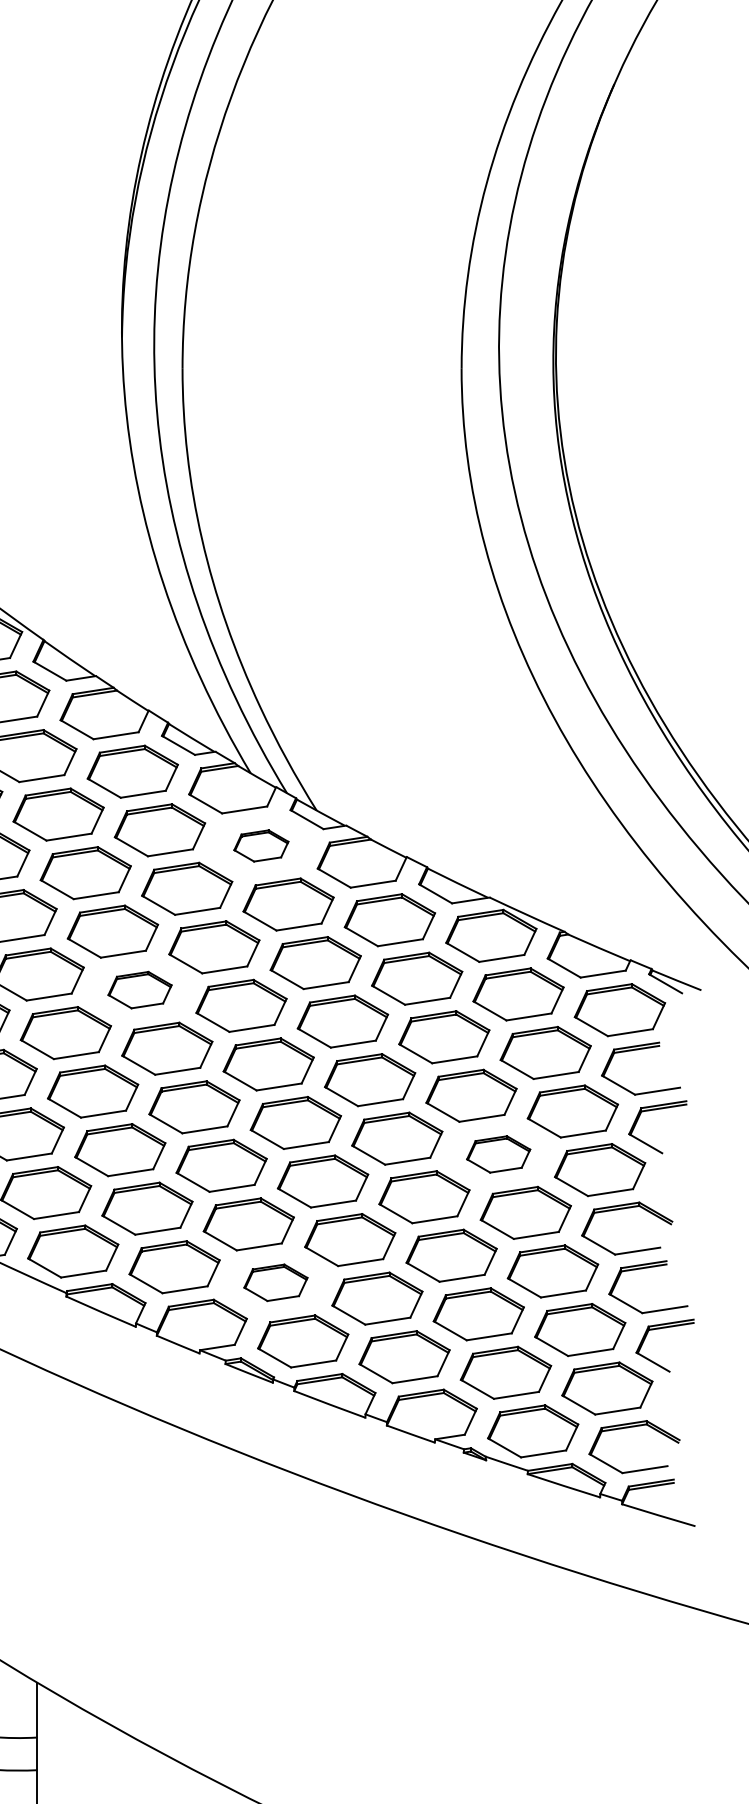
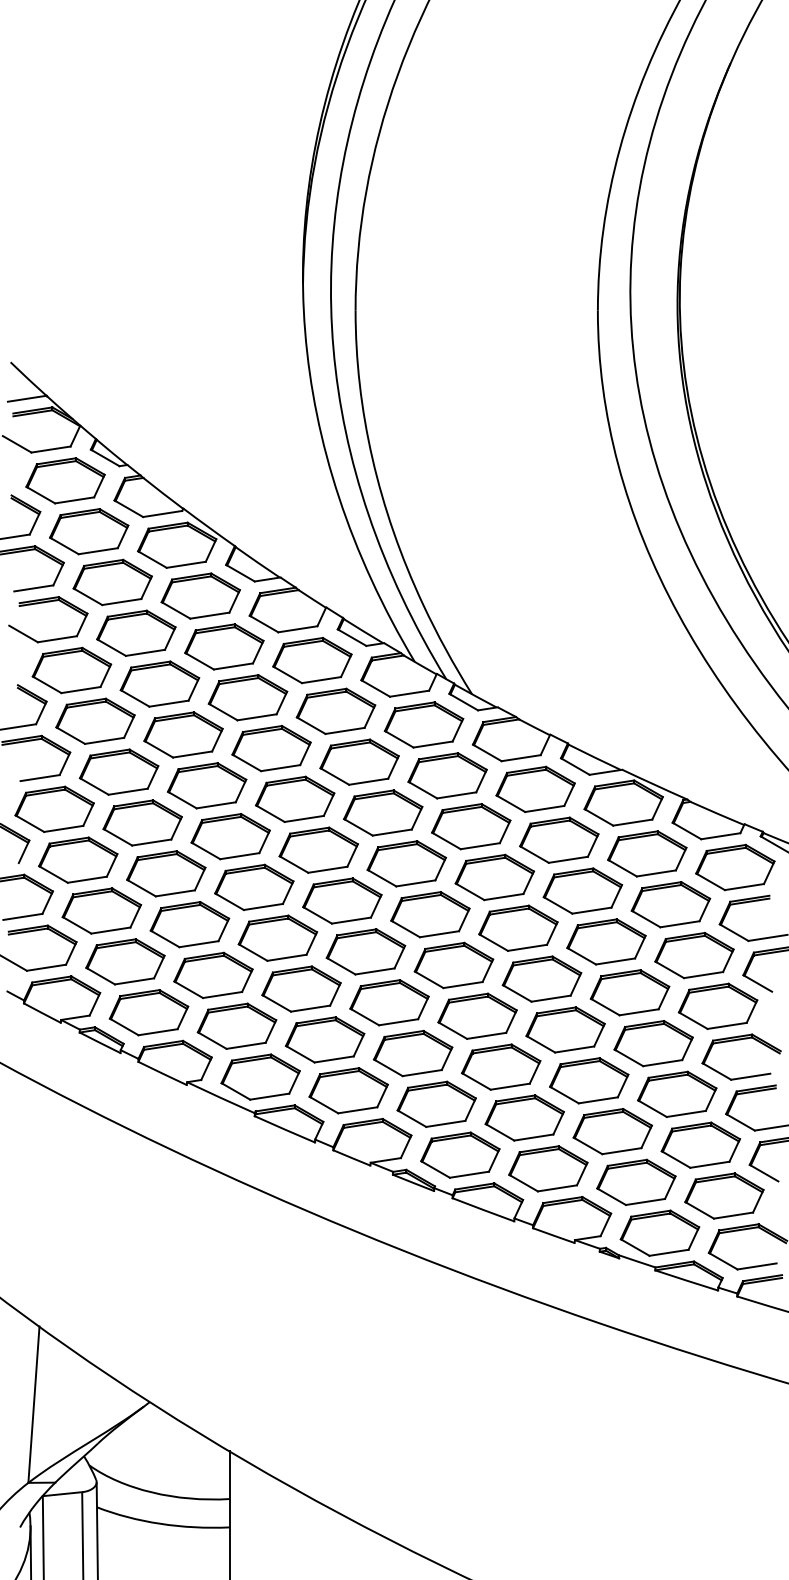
part: (260, 845) -> (423, 724), size x1.67
part: (139, 989) -> (318, 849), size x1.43
part: (498, 1154) -> (629, 992), size x1.43
part: (275, 1281) -> (436, 1103), size x1.43

